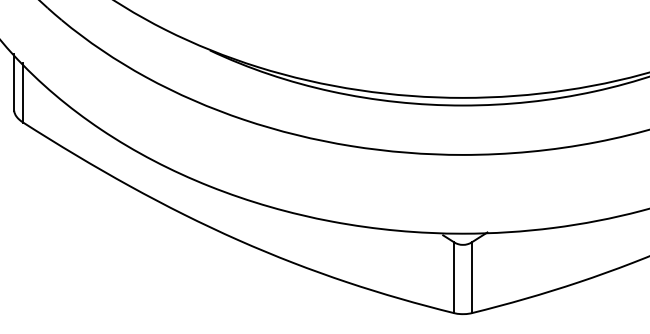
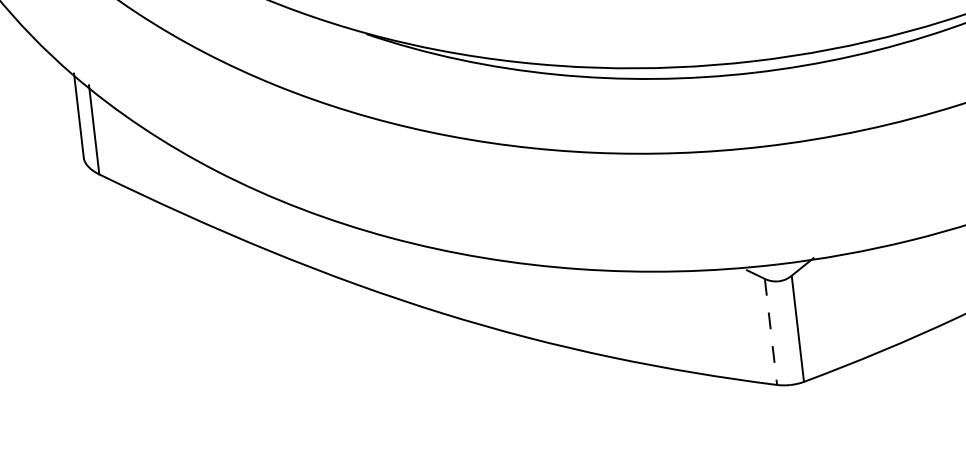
line: (454, 278) -> (771, 333), solid -> dashed

